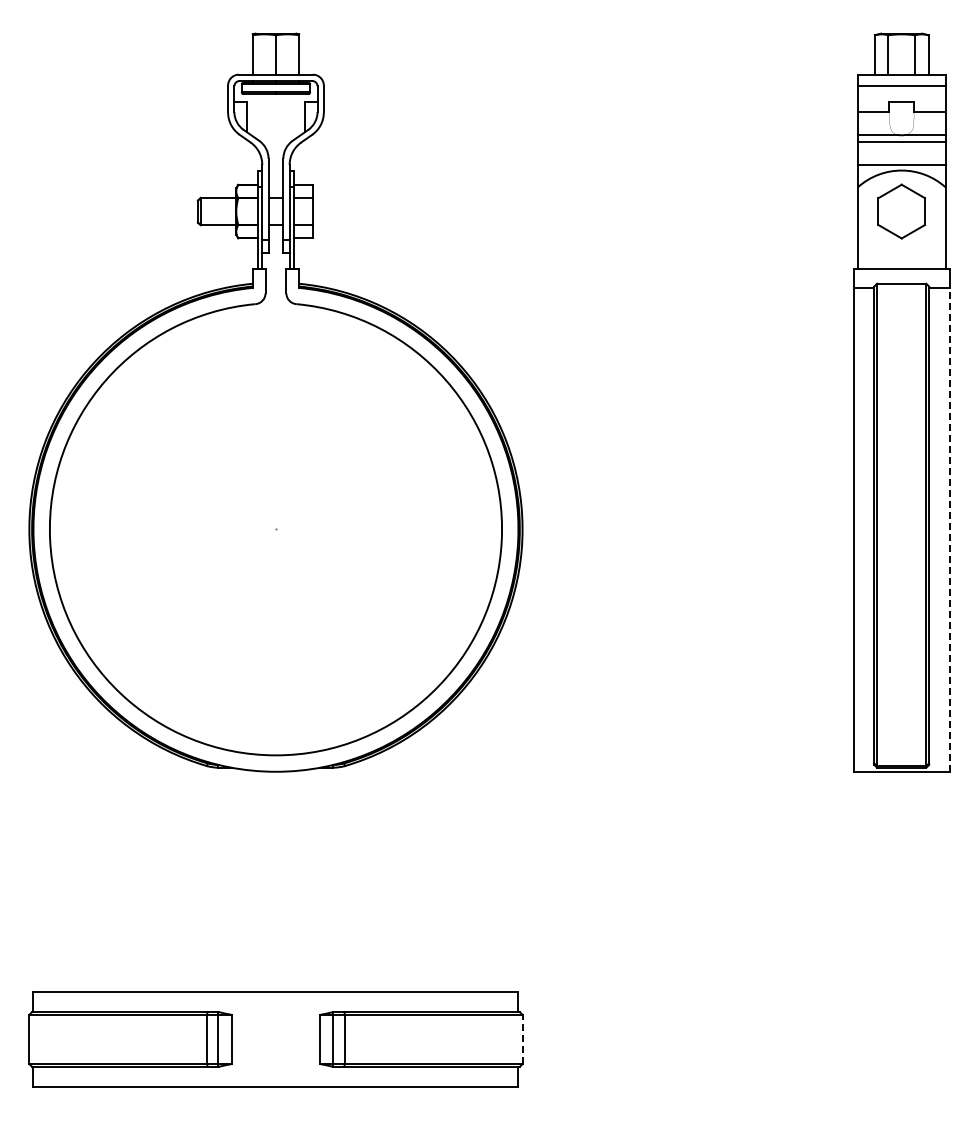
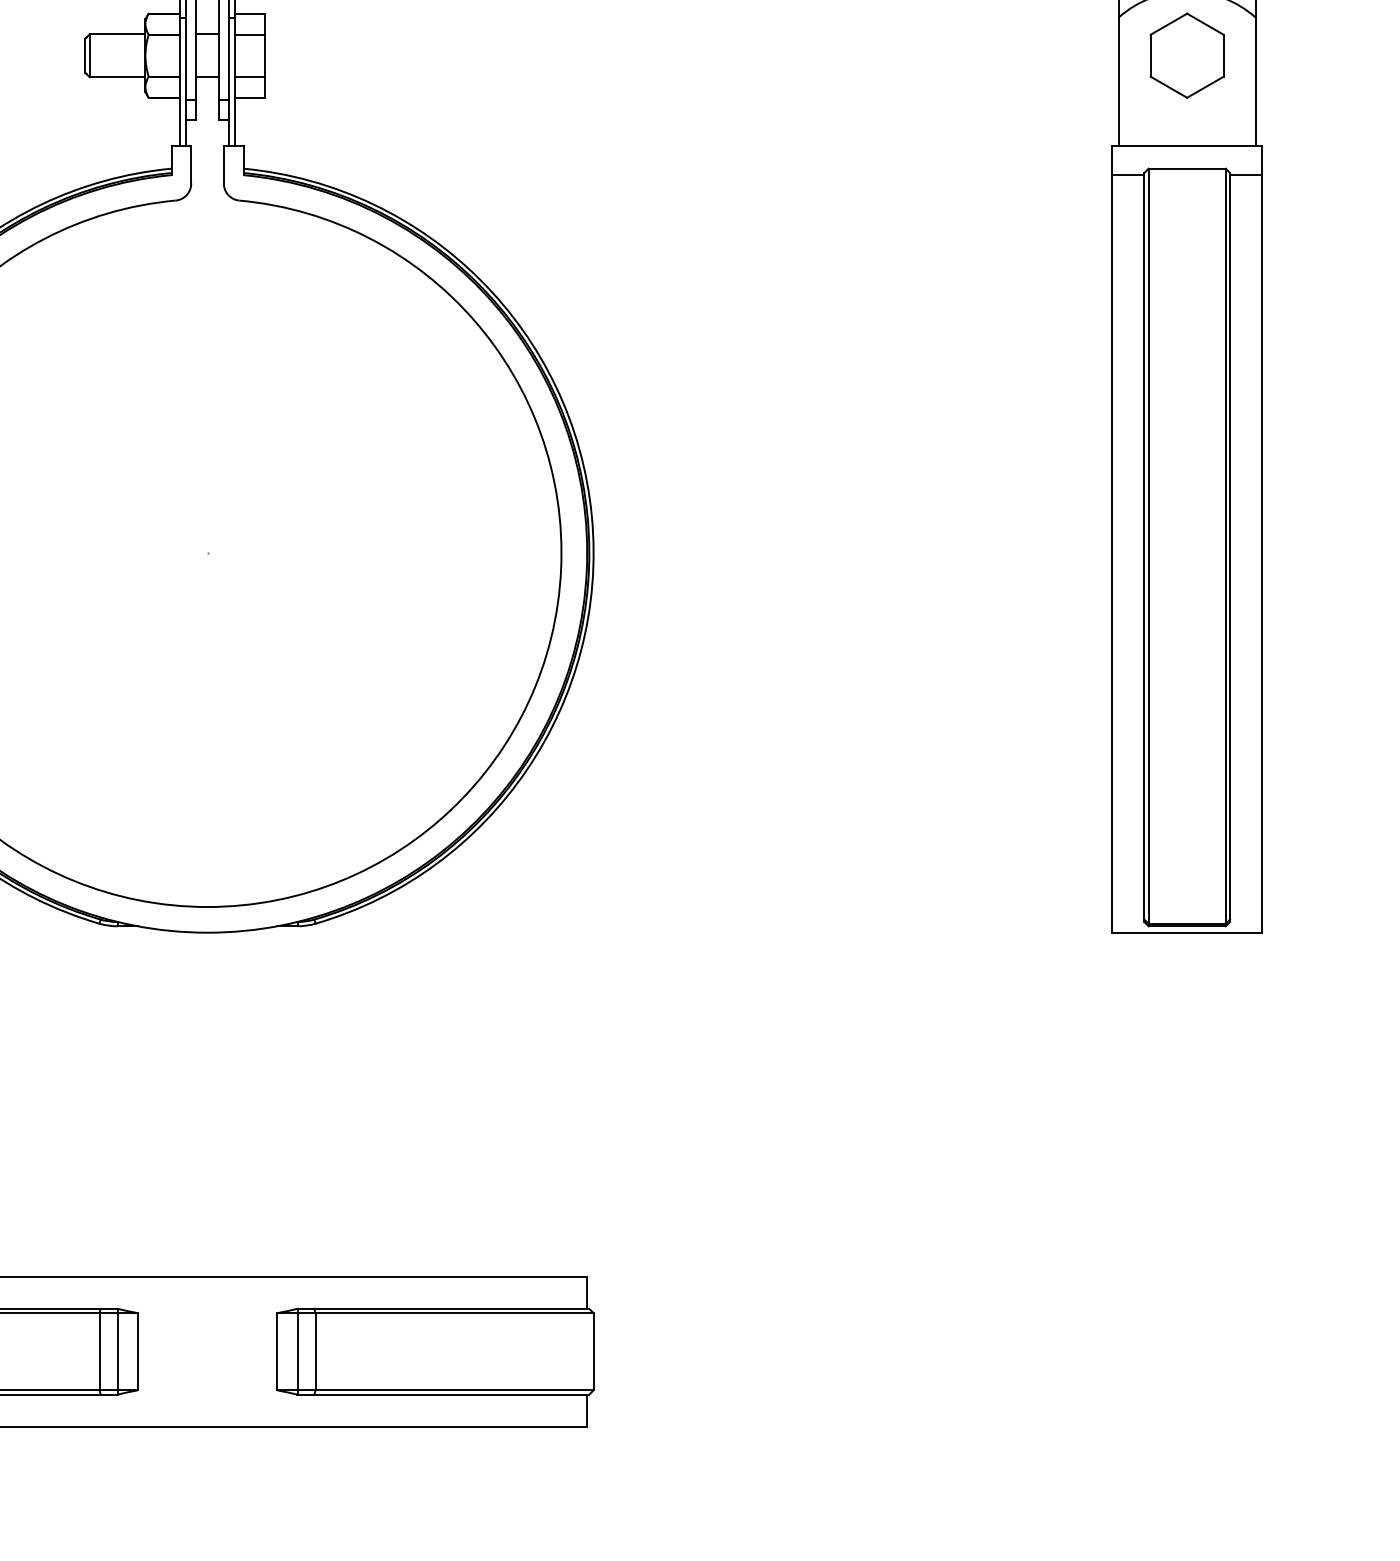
line: (949, 529) -> (1261, 553), dashed -> solid
line: (522, 1039) -> (593, 1351), dashed -> solid

